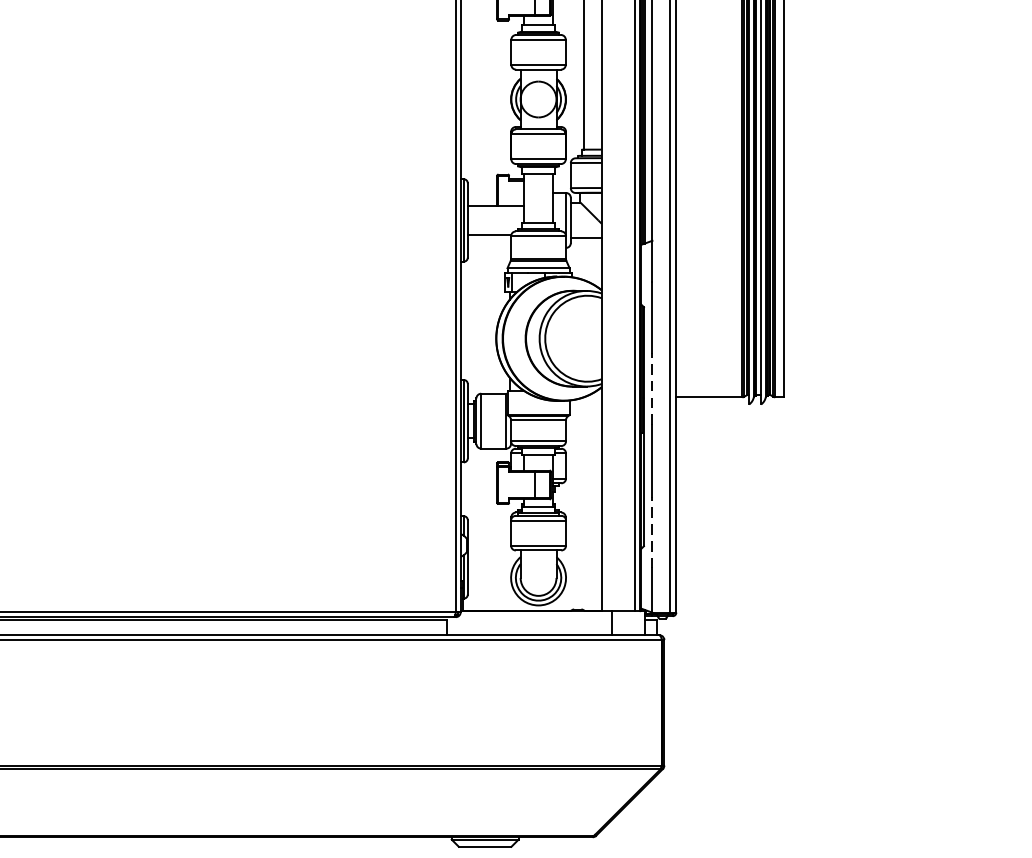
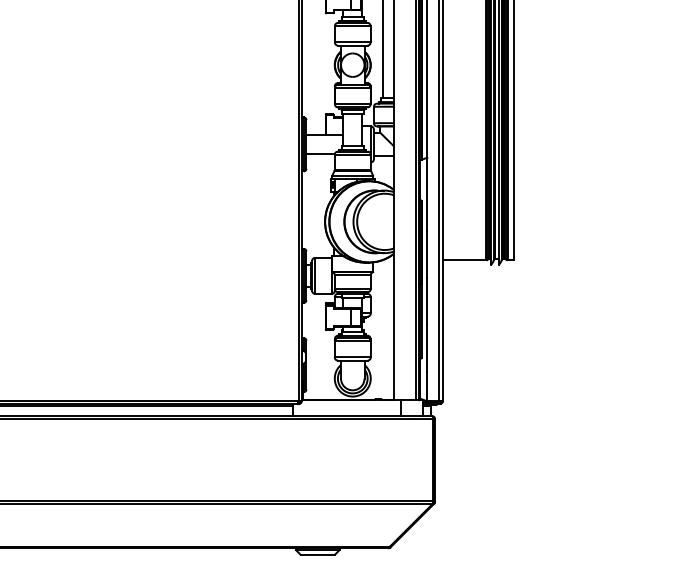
line: (652, 388) -> (427, 254), dashed -> solid
line: (652, 532) -> (427, 348), dashed -> solid

